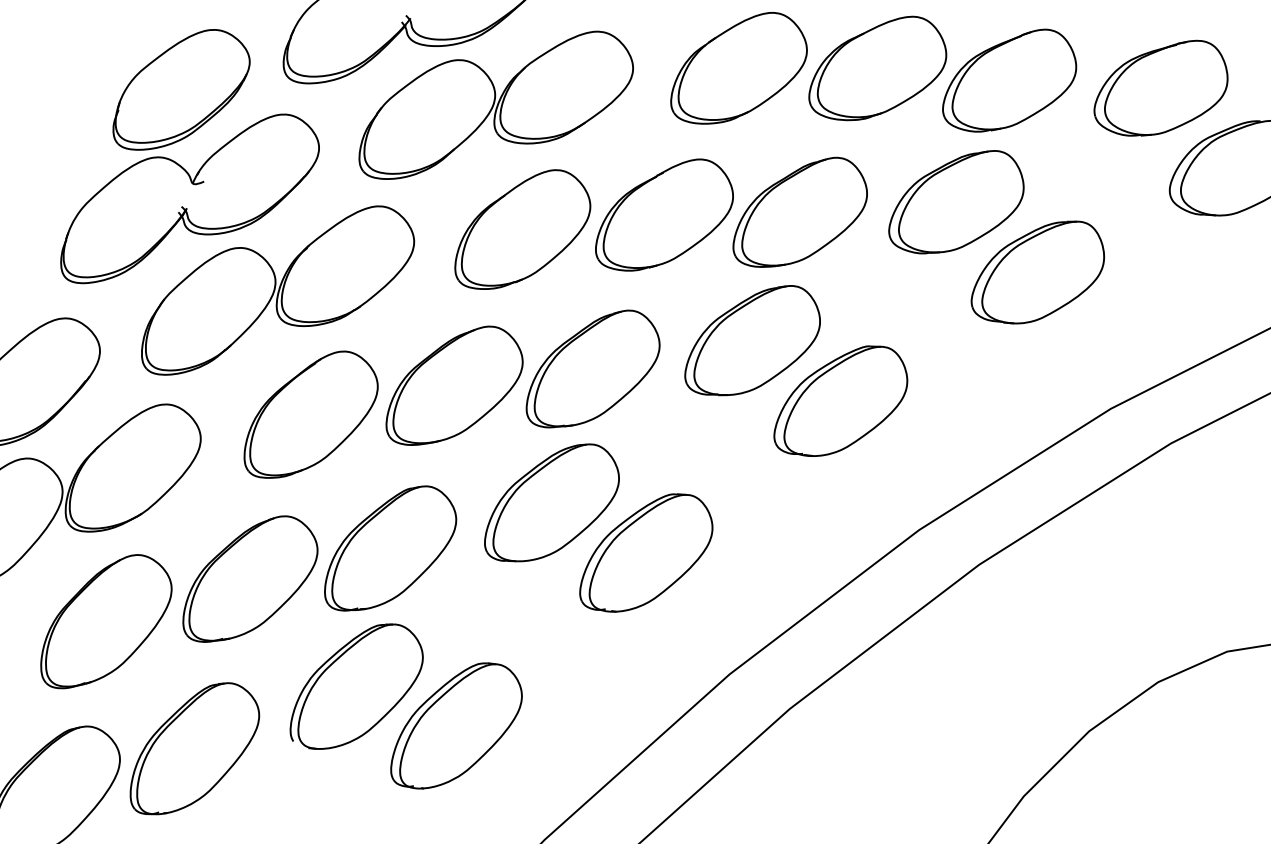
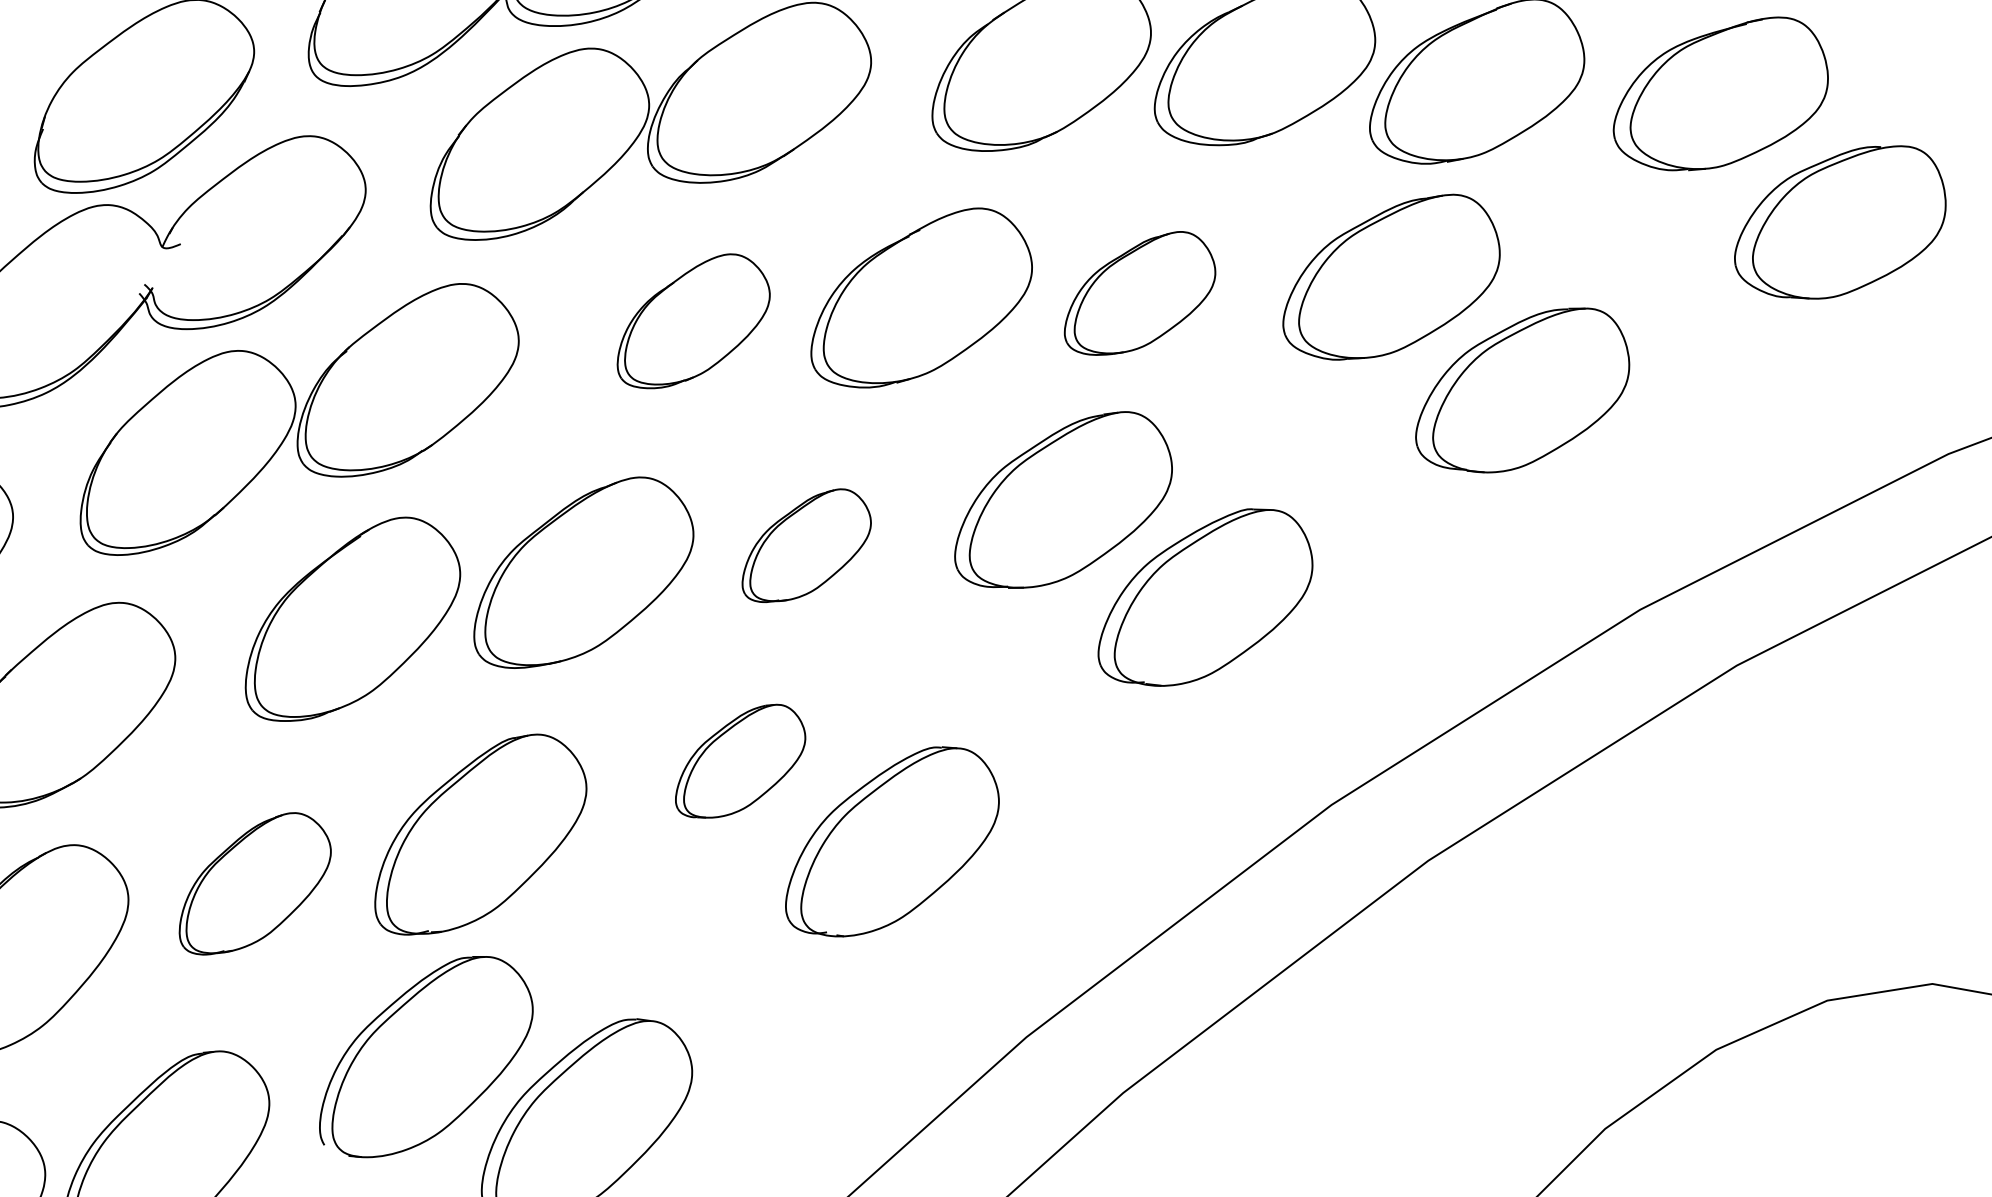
part: (799, 211) -> (1138, 292), size x0.7
part: (522, 229) -> (693, 321), size x0.7
part: (592, 368) -> (805, 544), size x0.6
part: (551, 502) -> (739, 760), size x0.6
part: (250, 578) -> (255, 882), size x0.7

